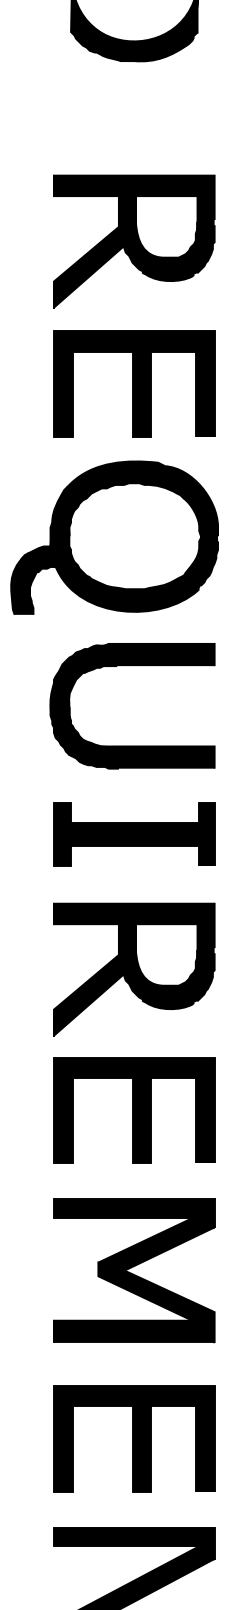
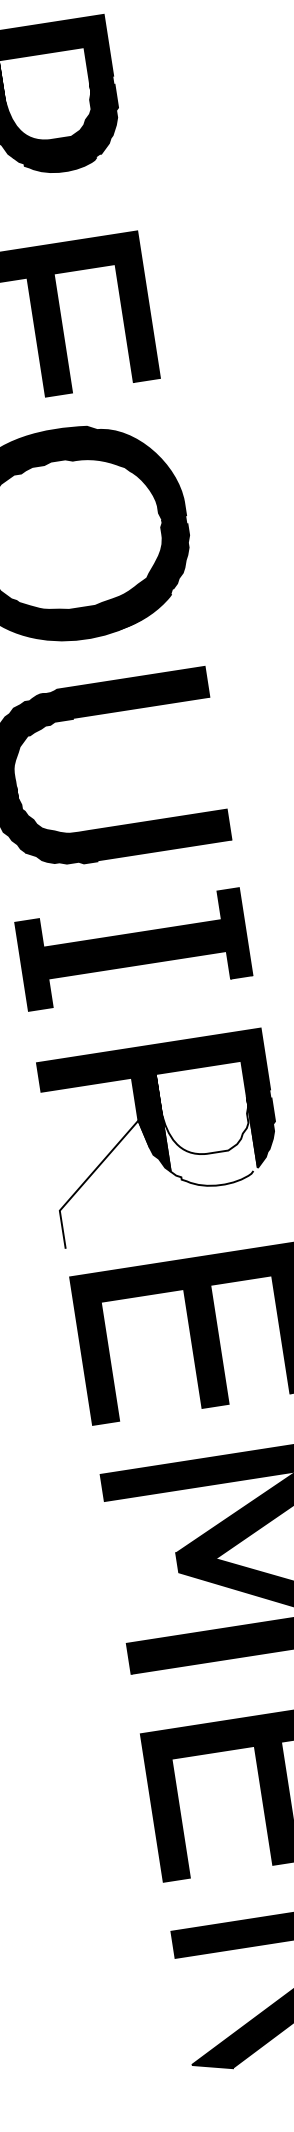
fill: (166, 966) -> (207, 1126), removed
fill: (88, 995) -> (104, 1183), removed

